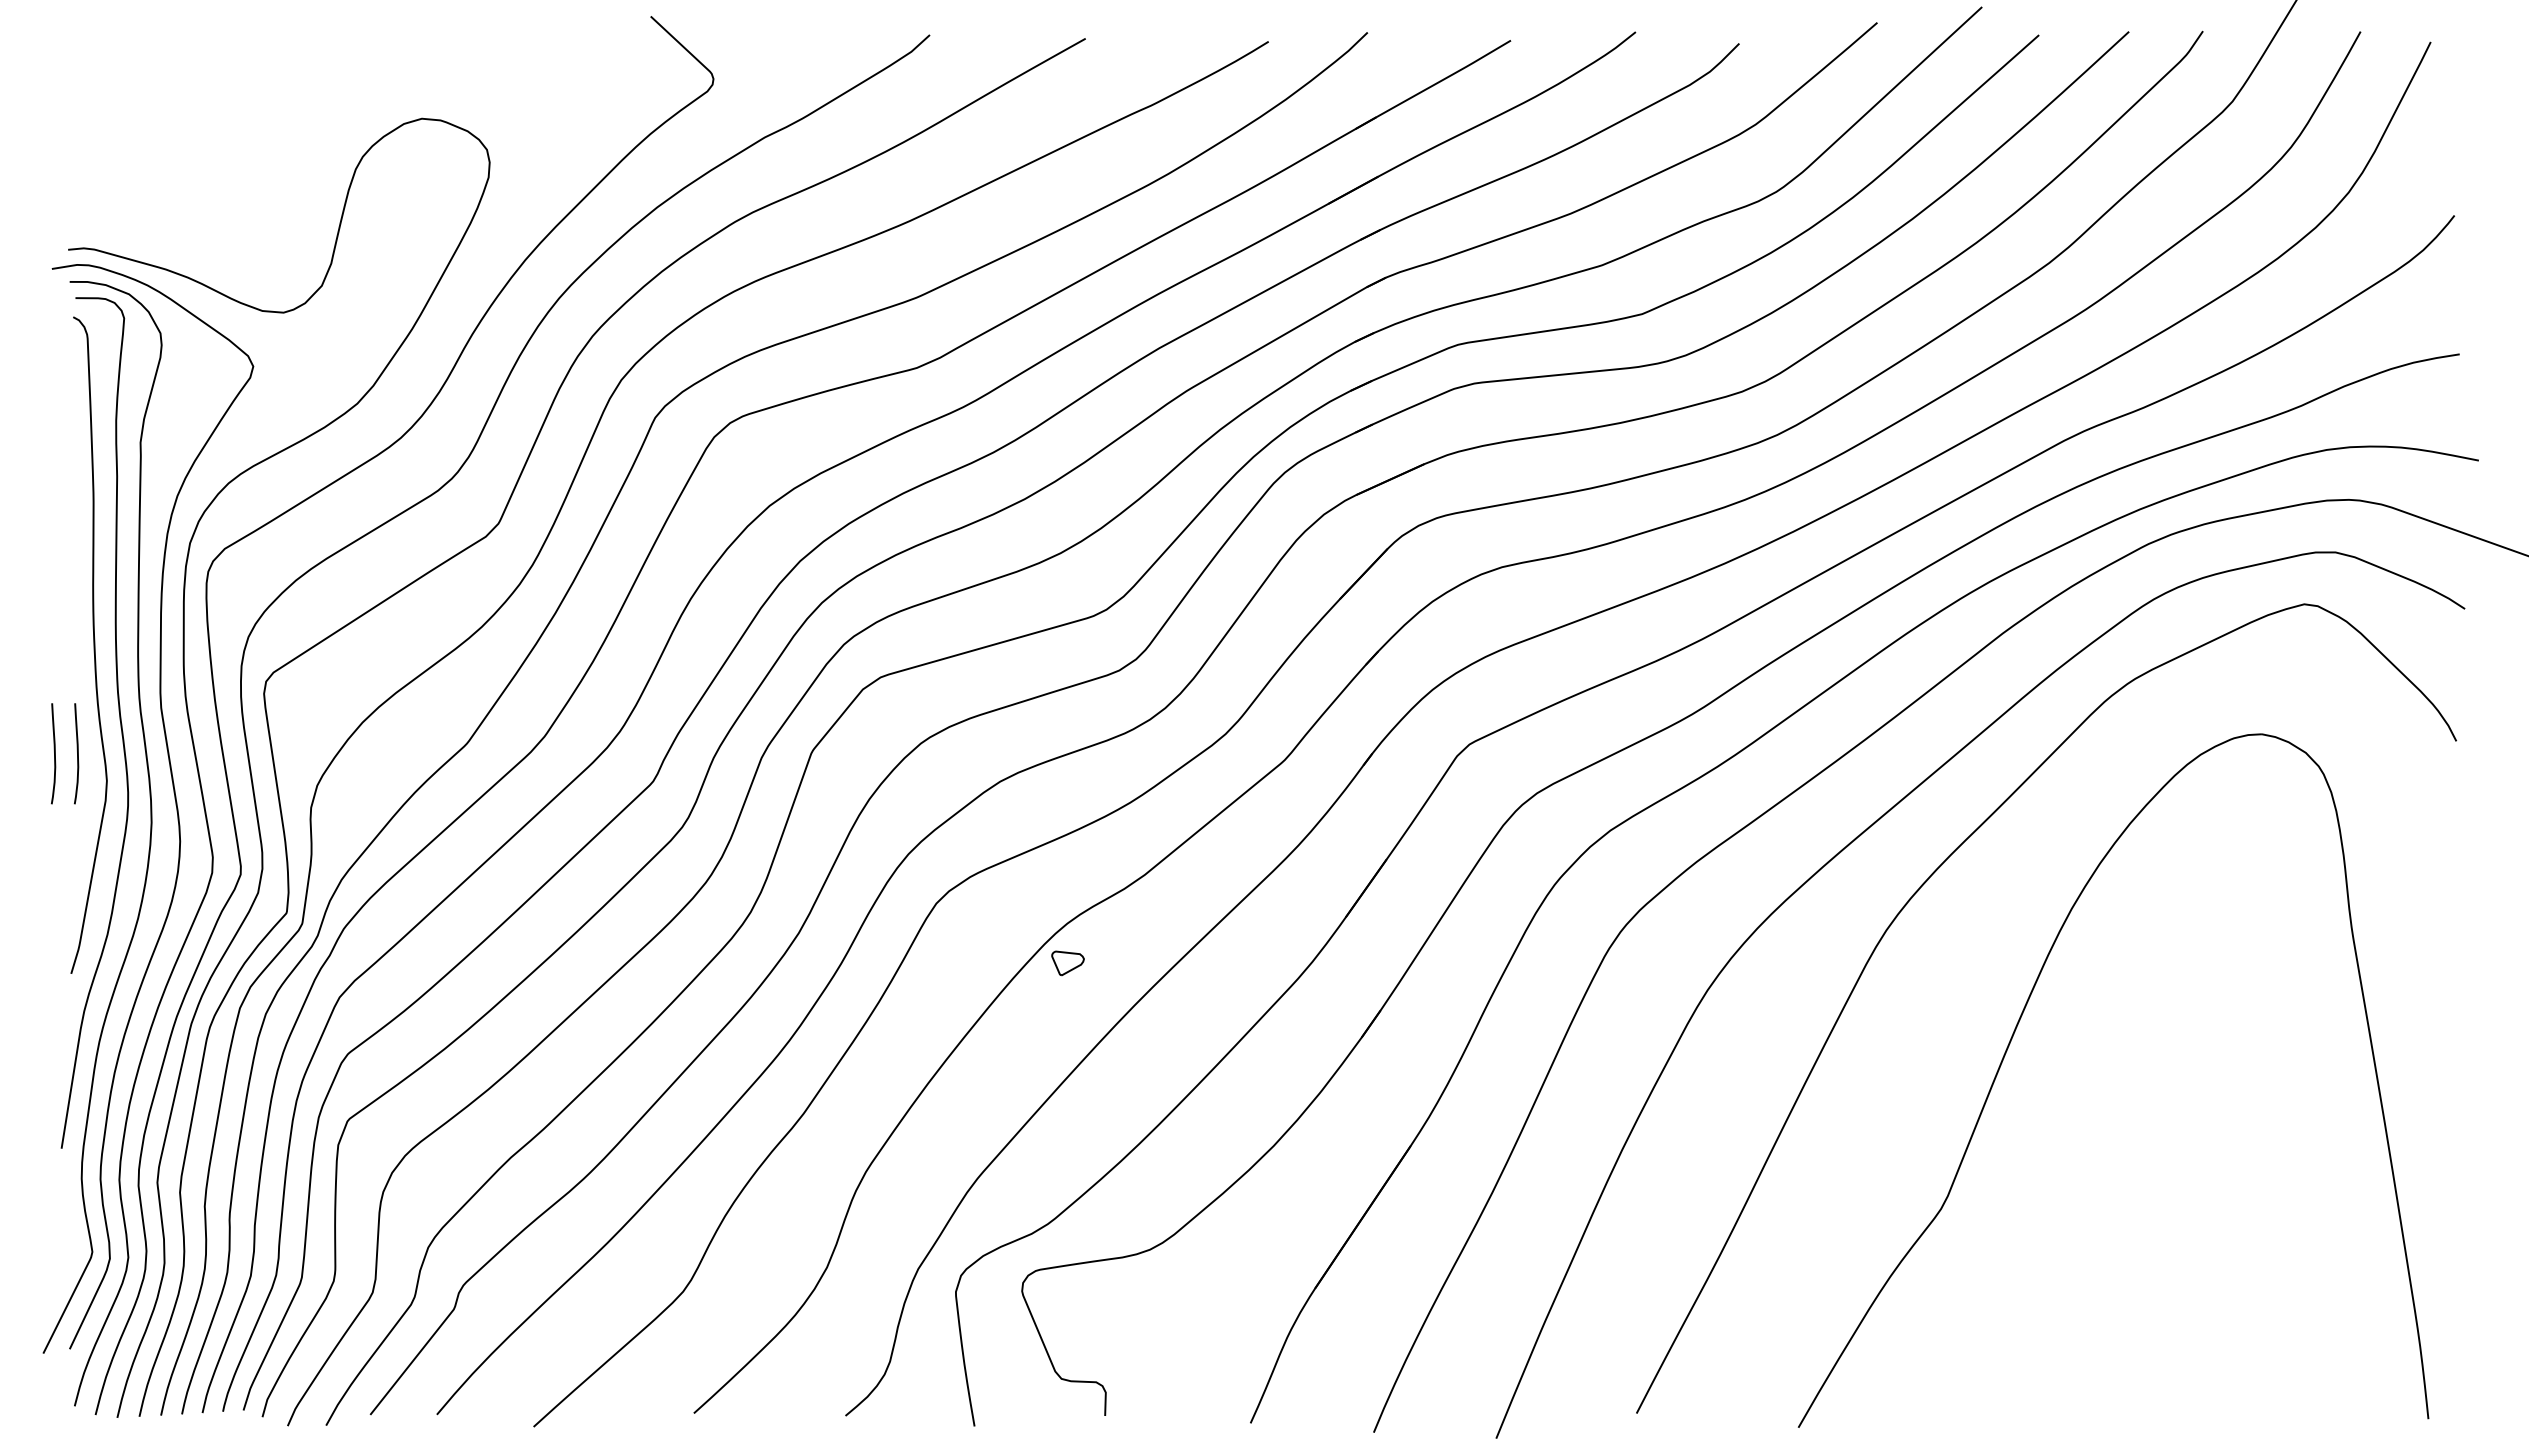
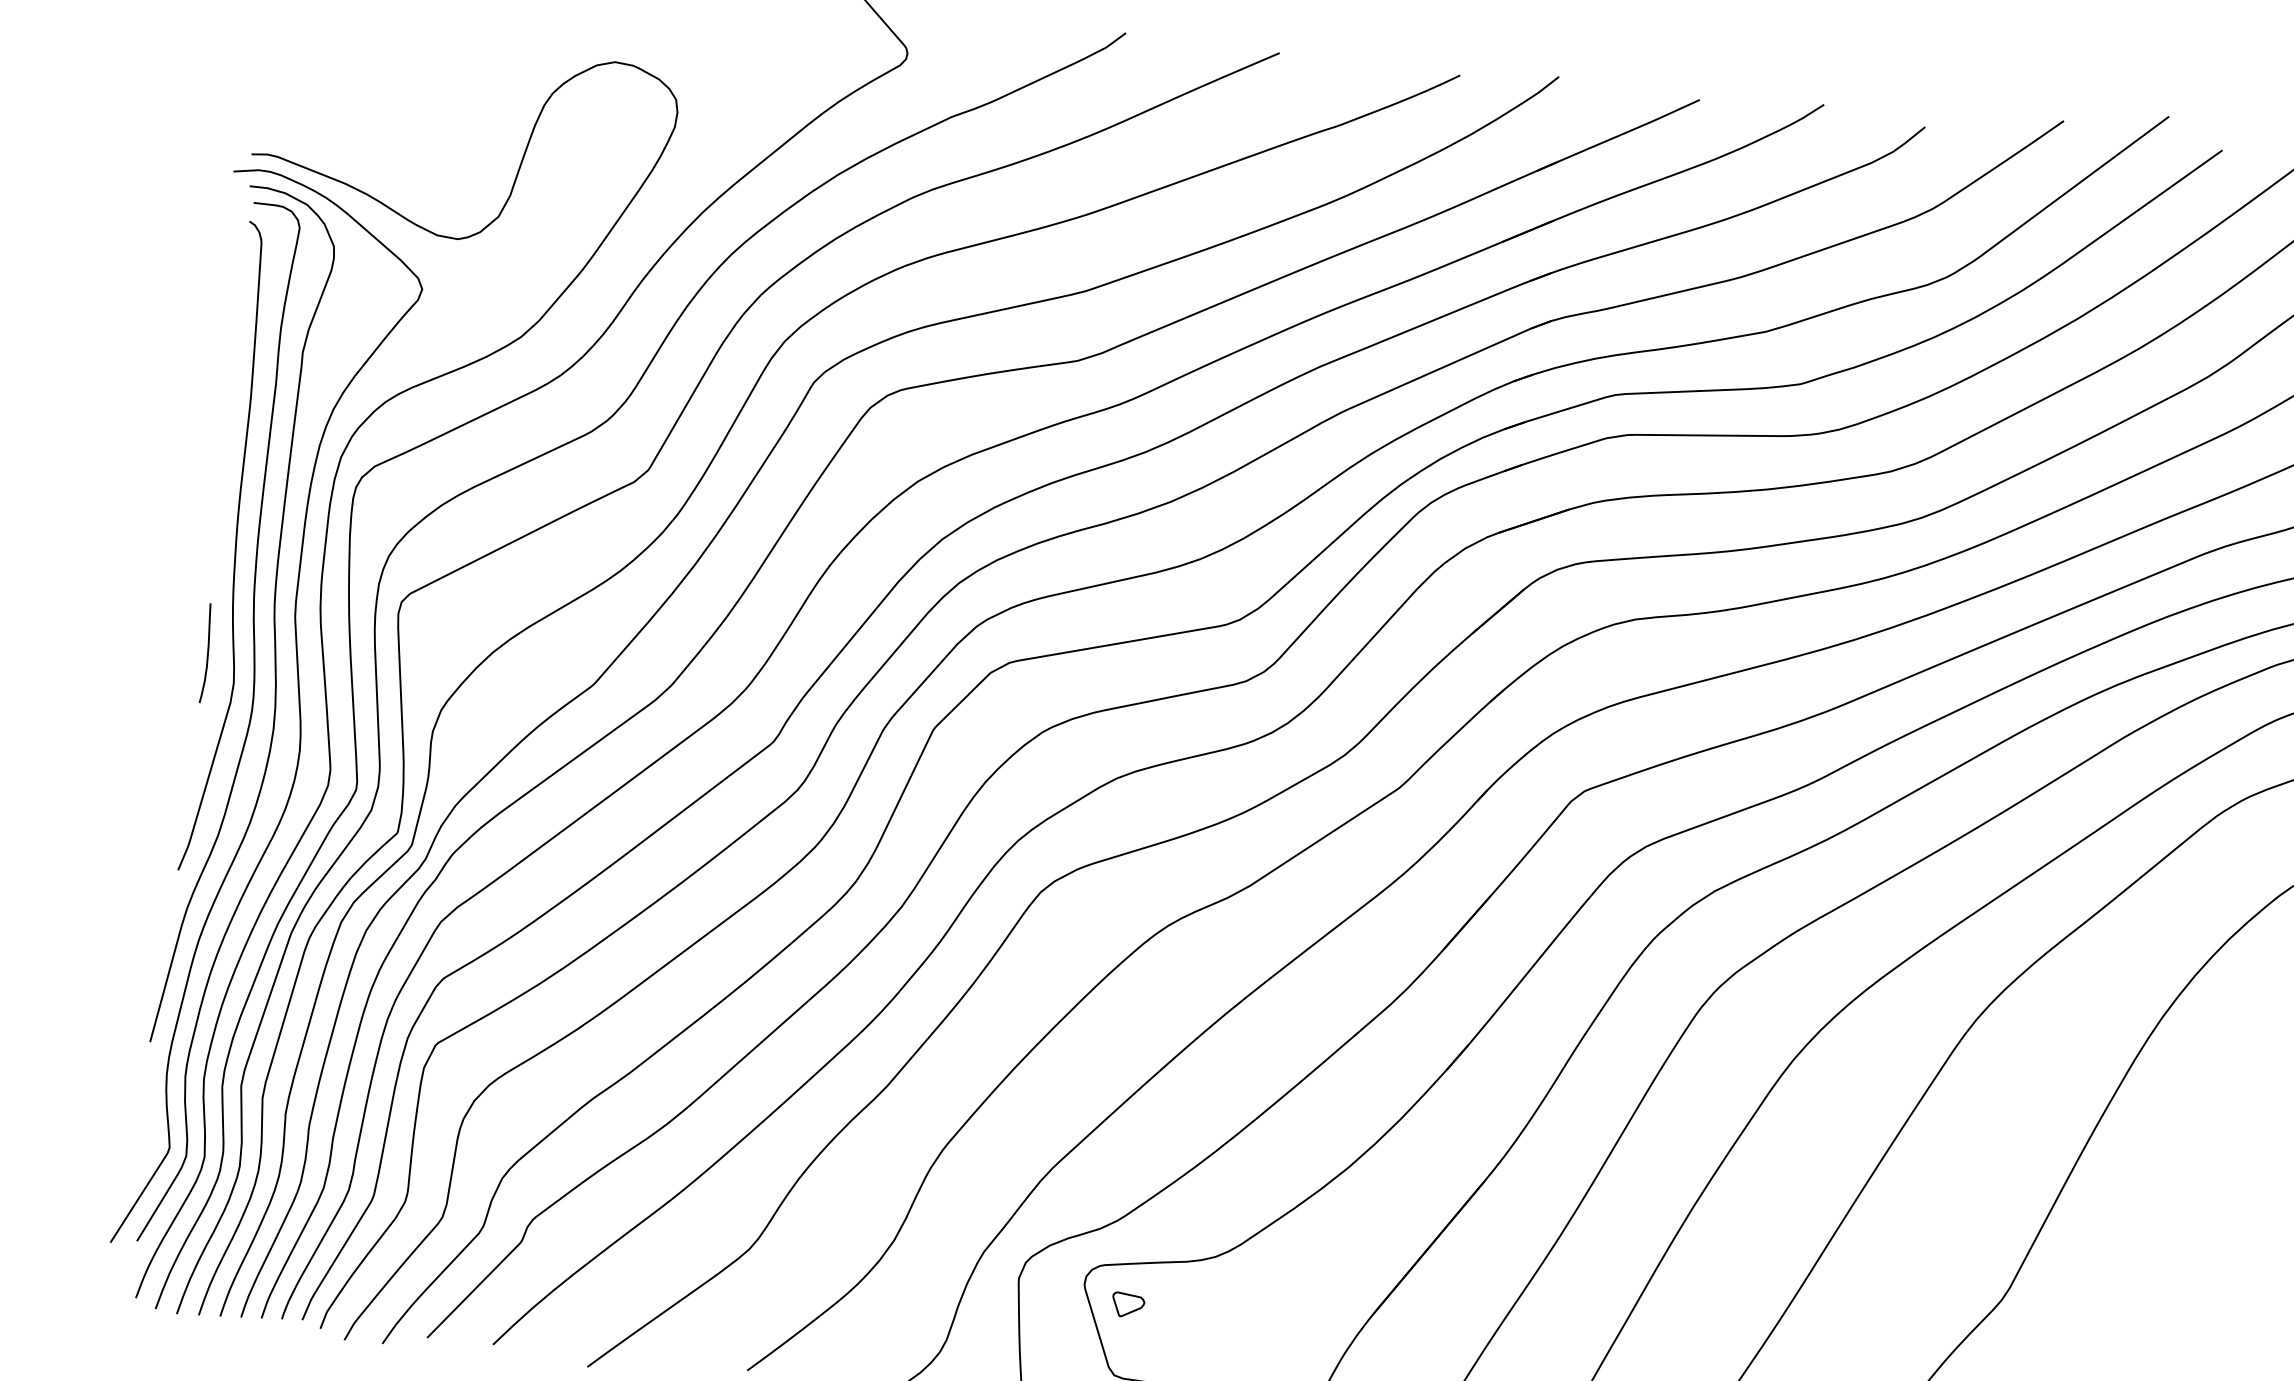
curve: (54, 753) -> (184, 650), removed
part: (1067, 963) -> (1127, 1305), moved

